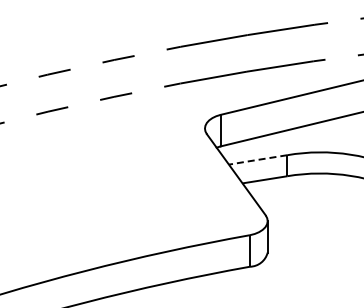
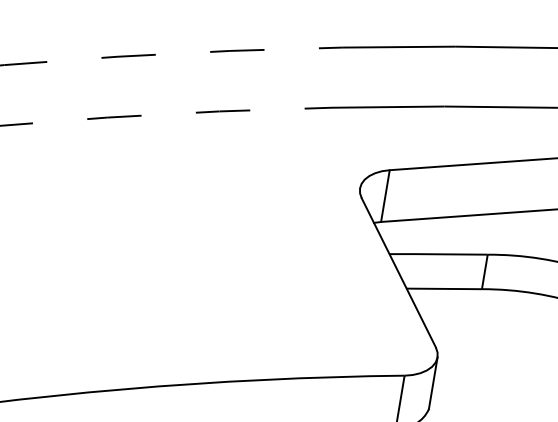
line: (256, 160) -> (435, 254), dashed -> solid

